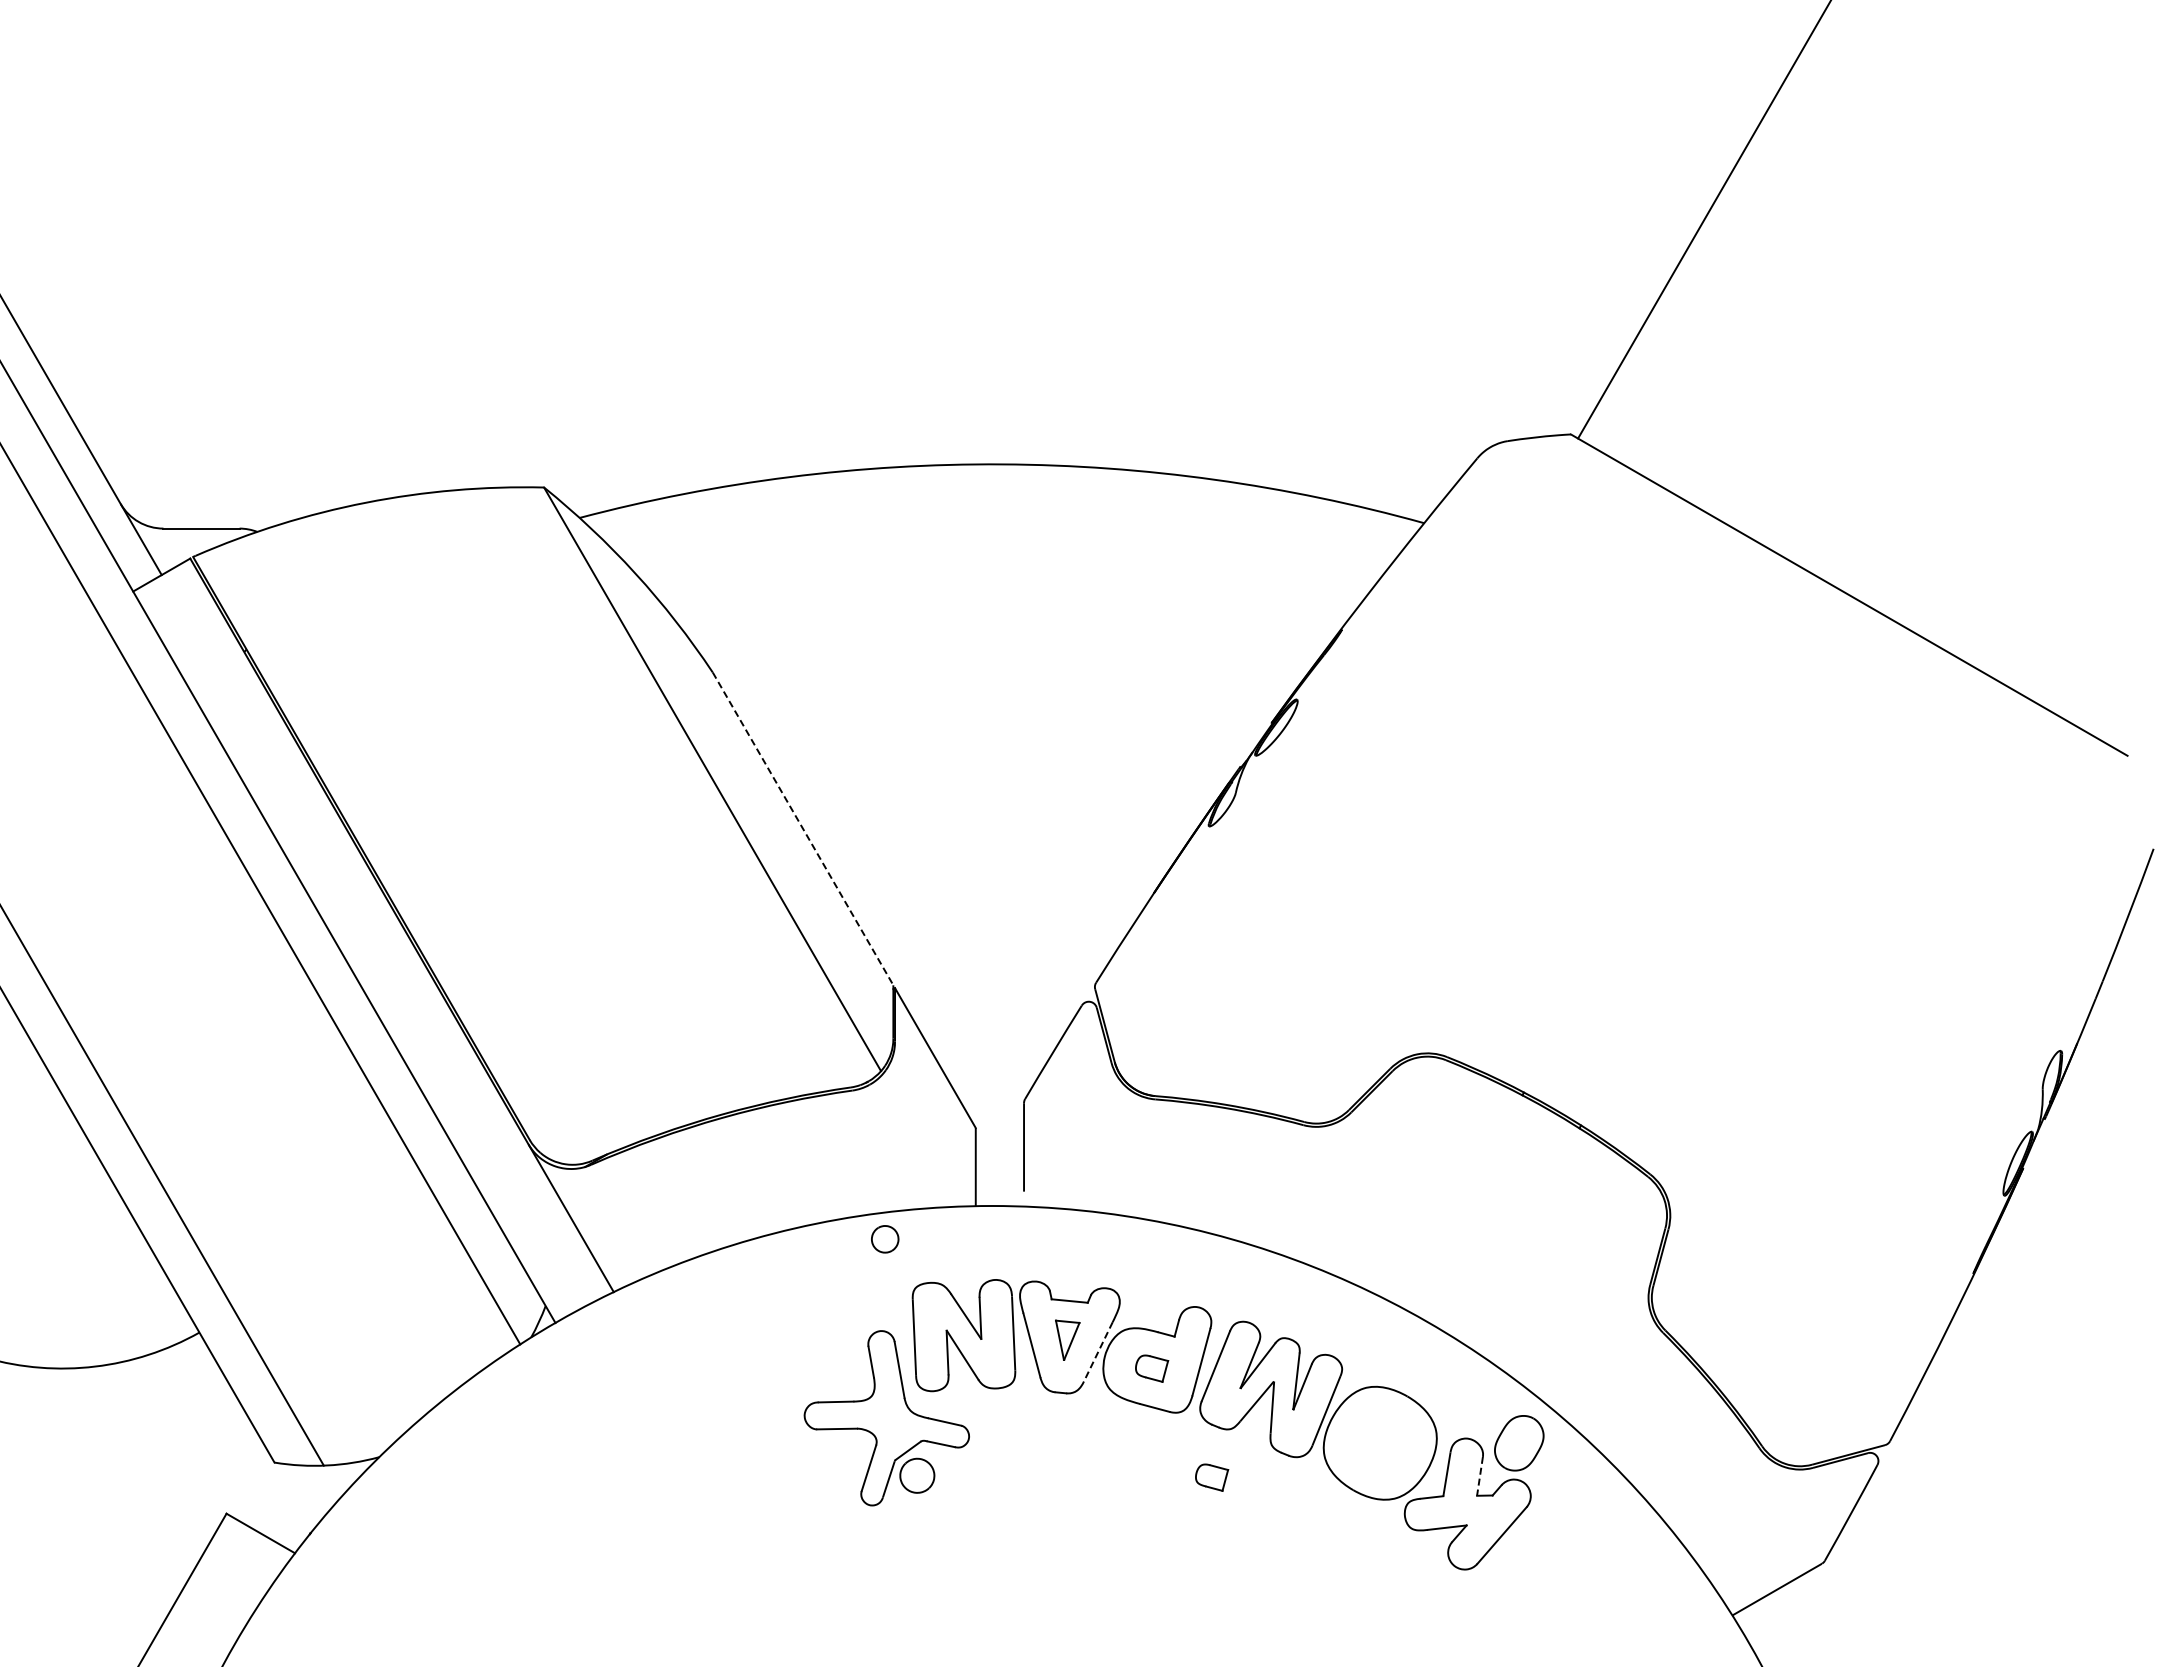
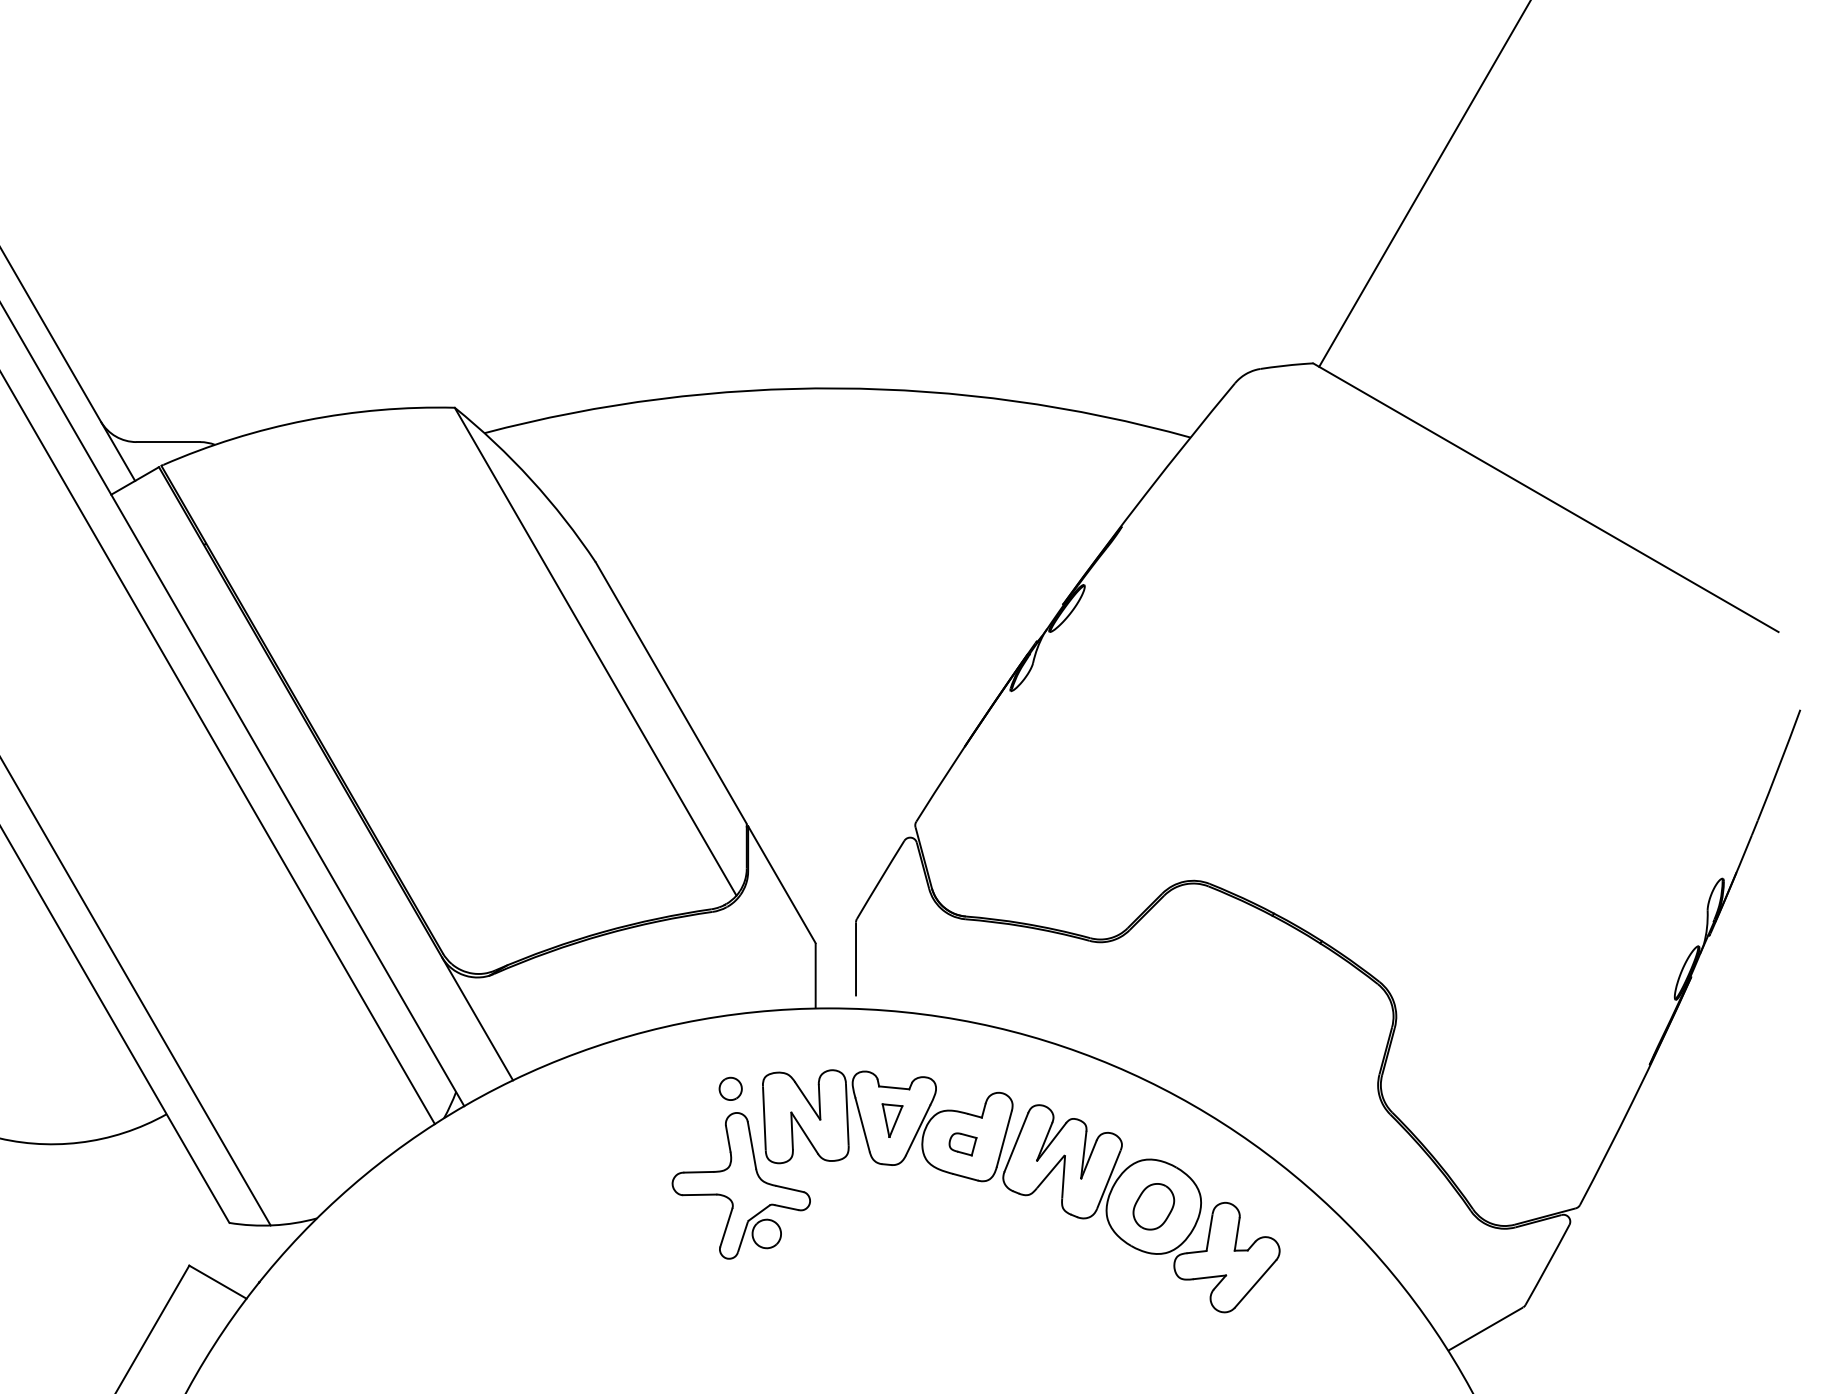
line: (803, 828) -> (671, 692), dashed -> solid
part: (885, 1239) -> (731, 1089), moved
line: (1098, 1351) -> (918, 1130), dashed -> solid
part: (1519, 1443) -> (1154, 1206), moved
line: (1480, 1476) -> (1237, 1234), dashed -> solid
part: (1212, 1477) -> (1013, 1235), removed

